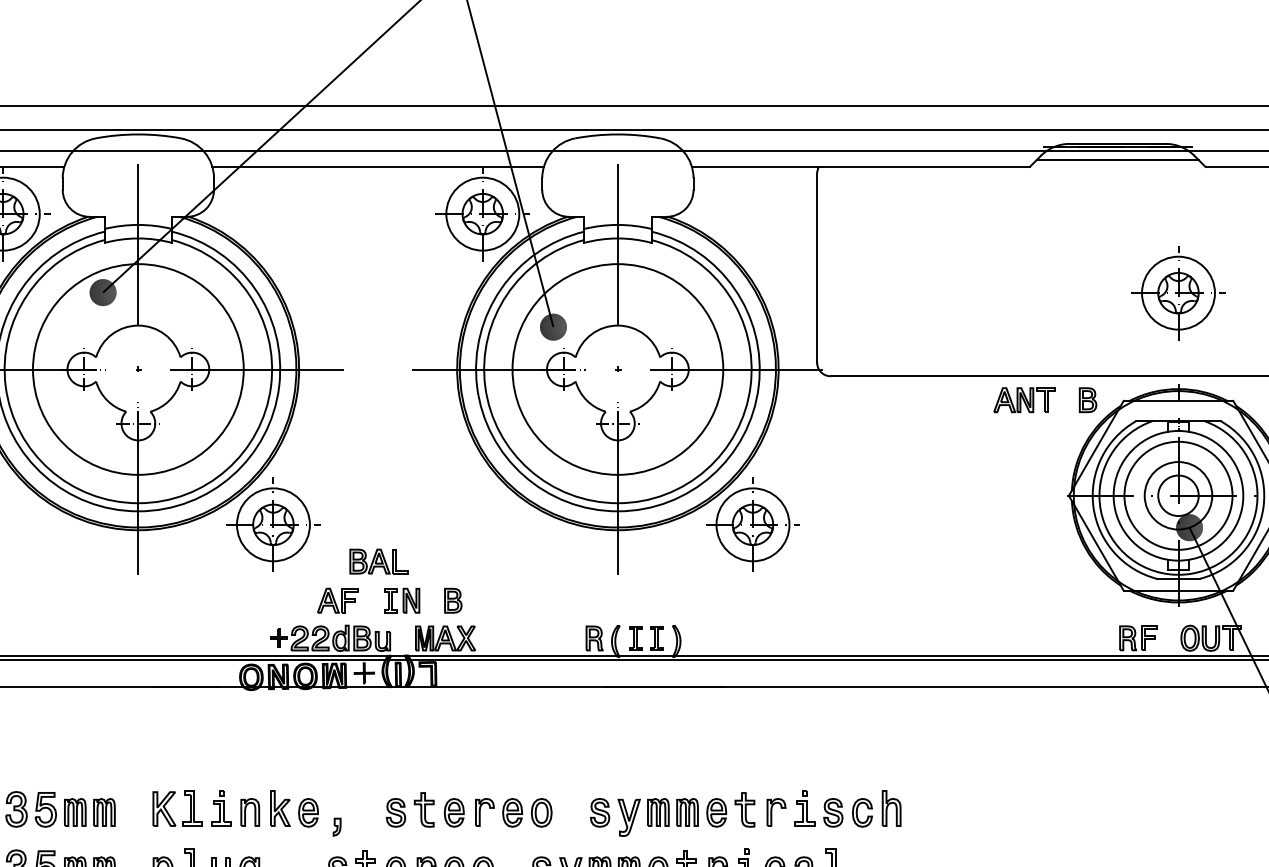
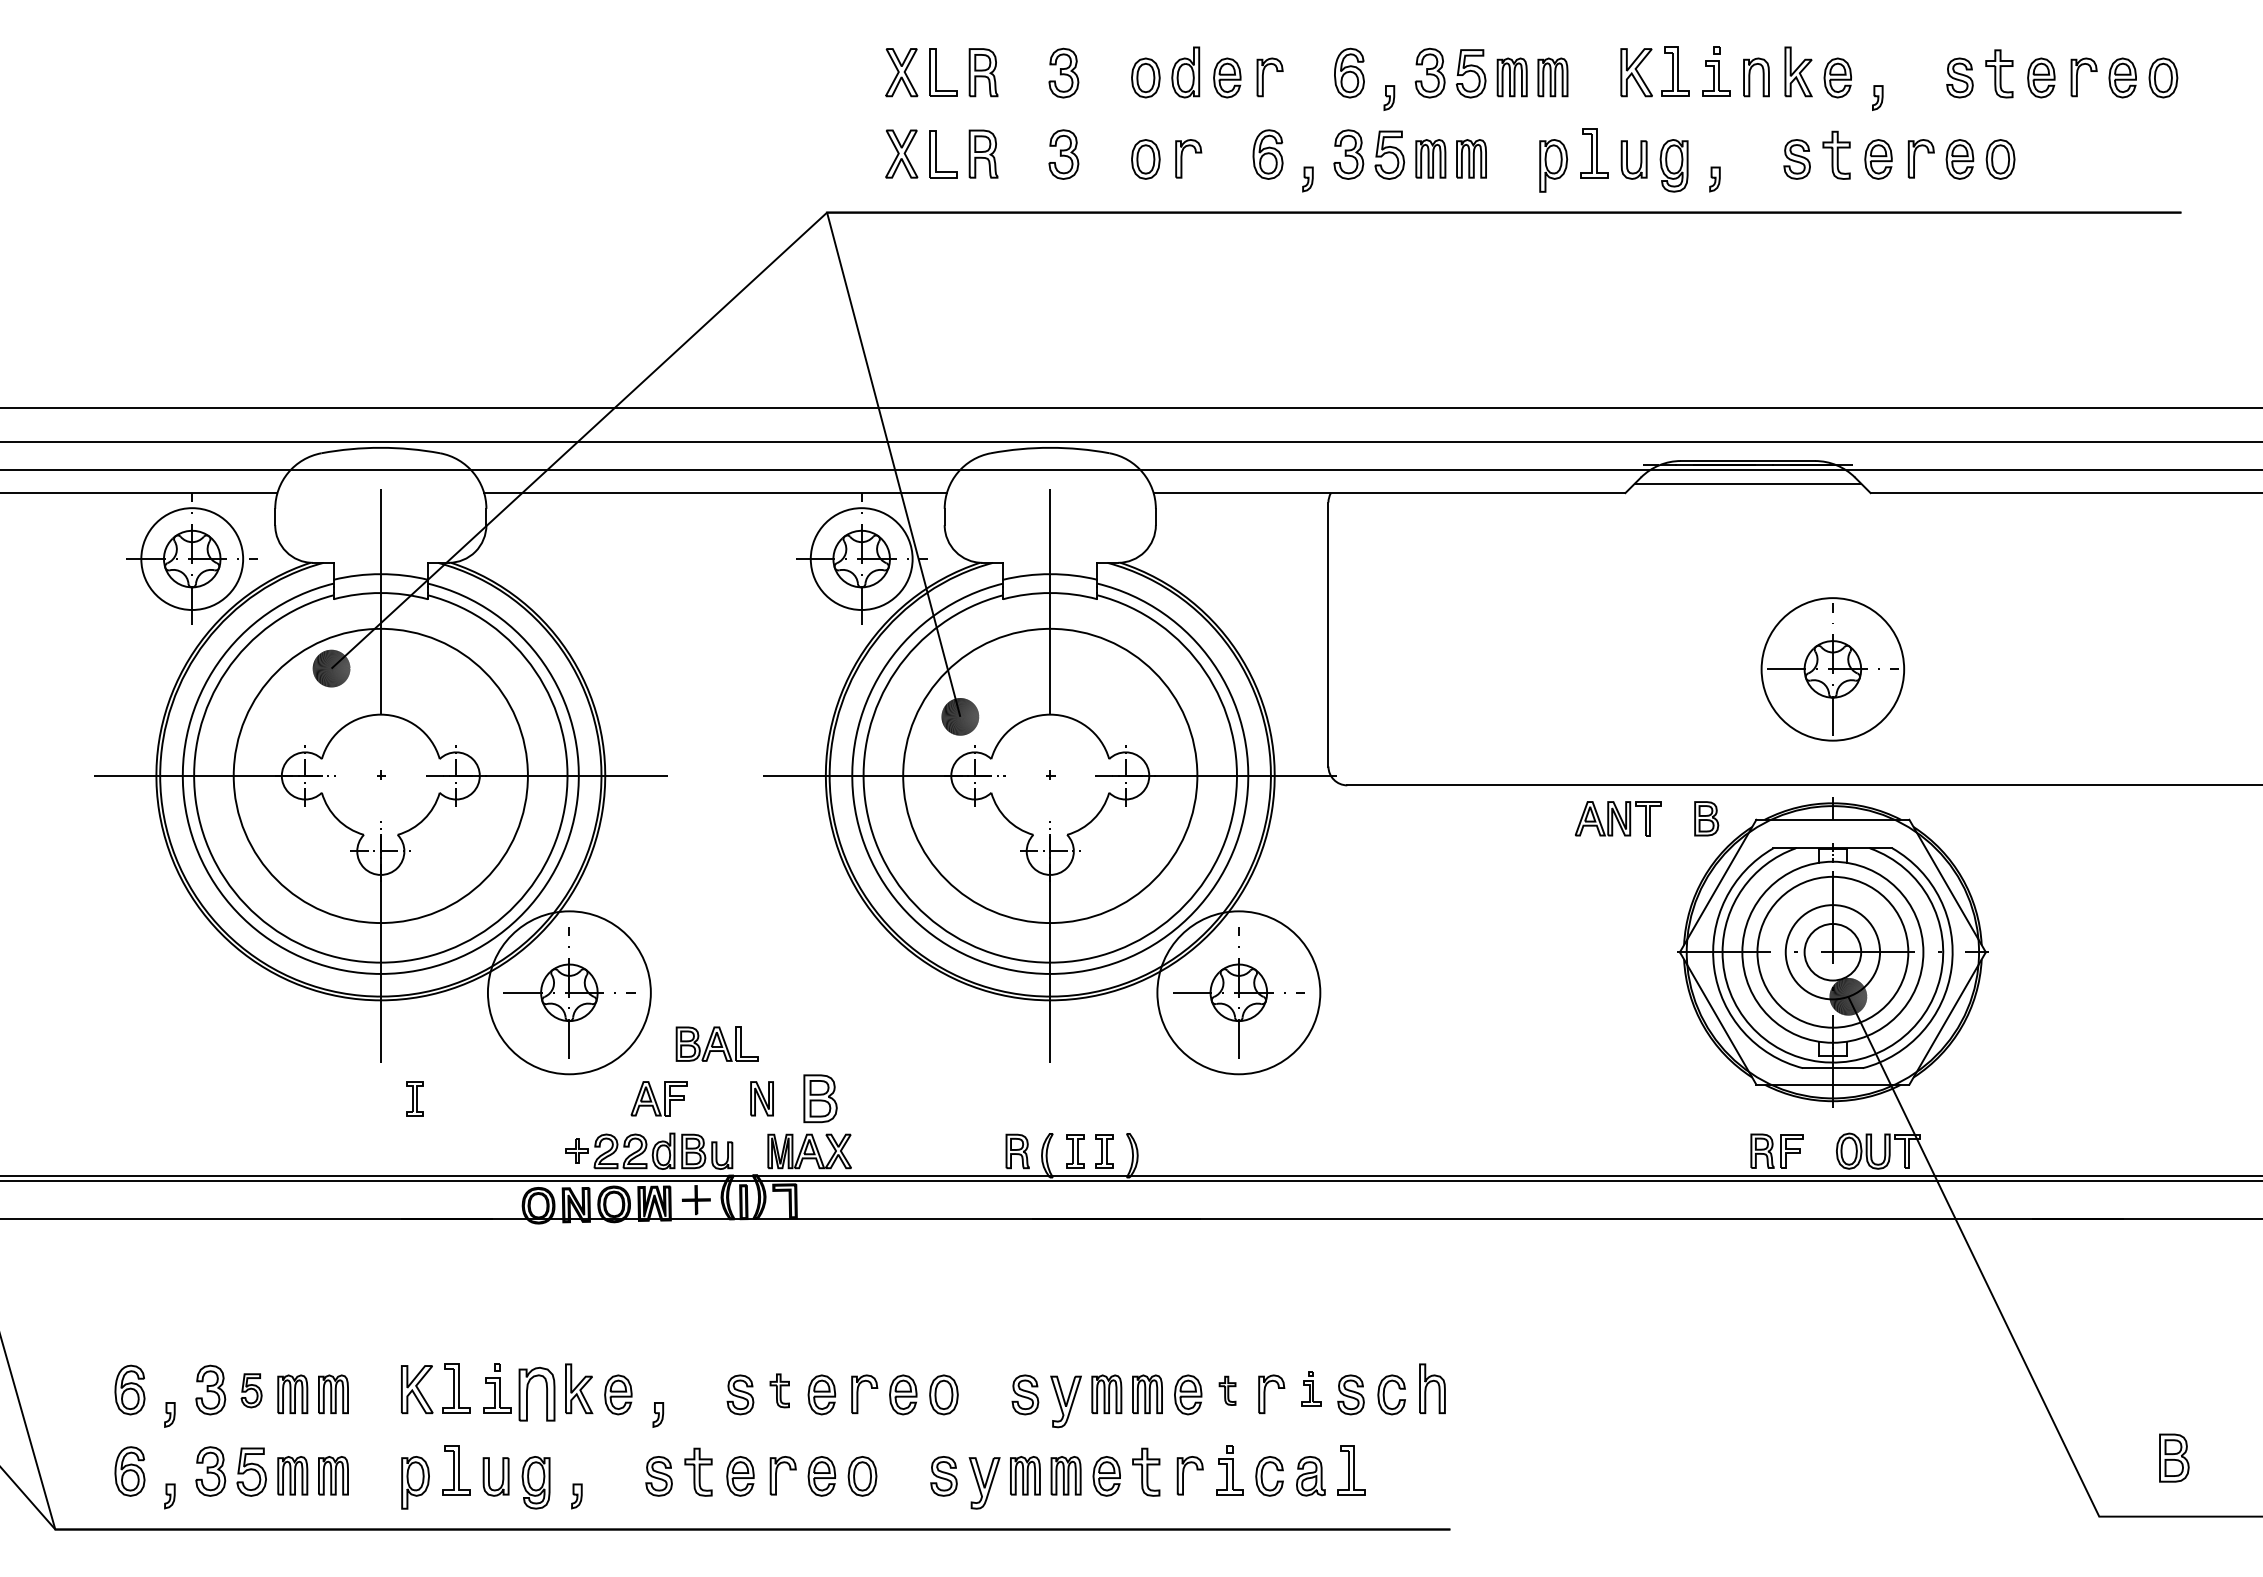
circle: (1178, 293) -> (1832, 669), size x1.4
circle: (273, 524) -> (569, 992), size x1.6
circle: (752, 524) -> (1238, 992), size x1.6
part: (390, 600) -> (414, 1098), moved
part: (453, 600) -> (820, 1098), size x1.4
part: (805, 808) -> (1311, 1388), size x0.7
part: (45, 809) -> (251, 1390), size x0.7
part: (423, 809) -> (779, 1390), size x0.7
part: (744, 809) -> (1227, 1390), size x0.6
part: (249, 812) -> (536, 1394), size x1.4

